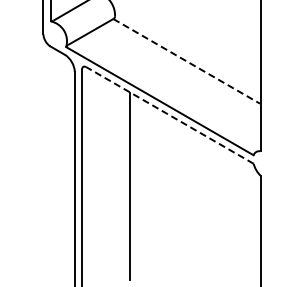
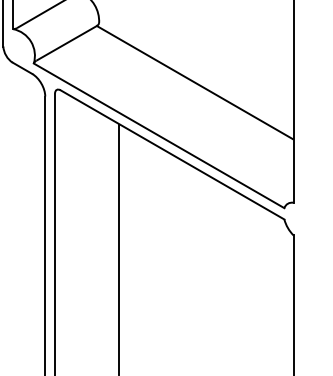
line: (186, 61) -> (194, 82), dashed -> solid
line: (169, 115) -> (171, 154), dashed -> solid

